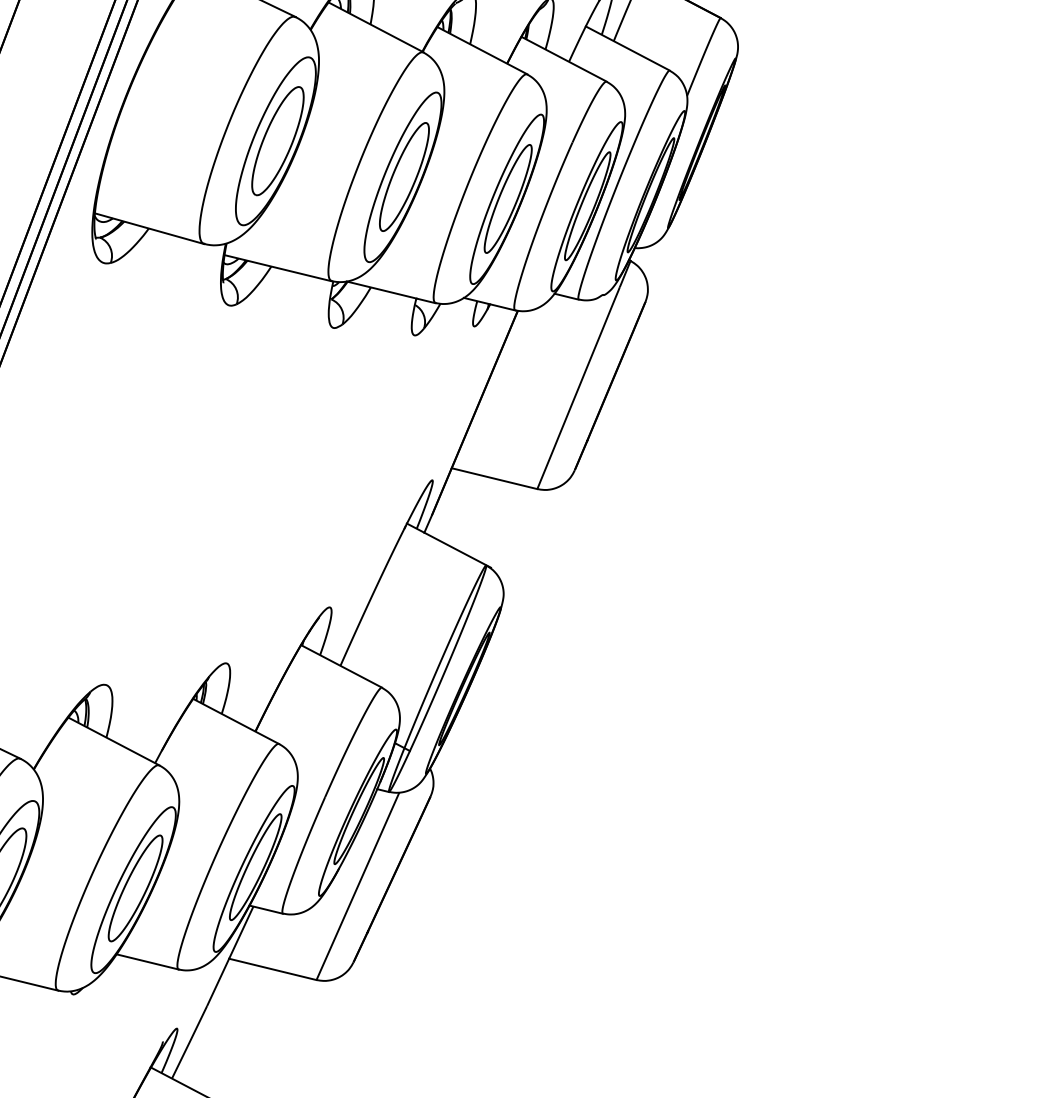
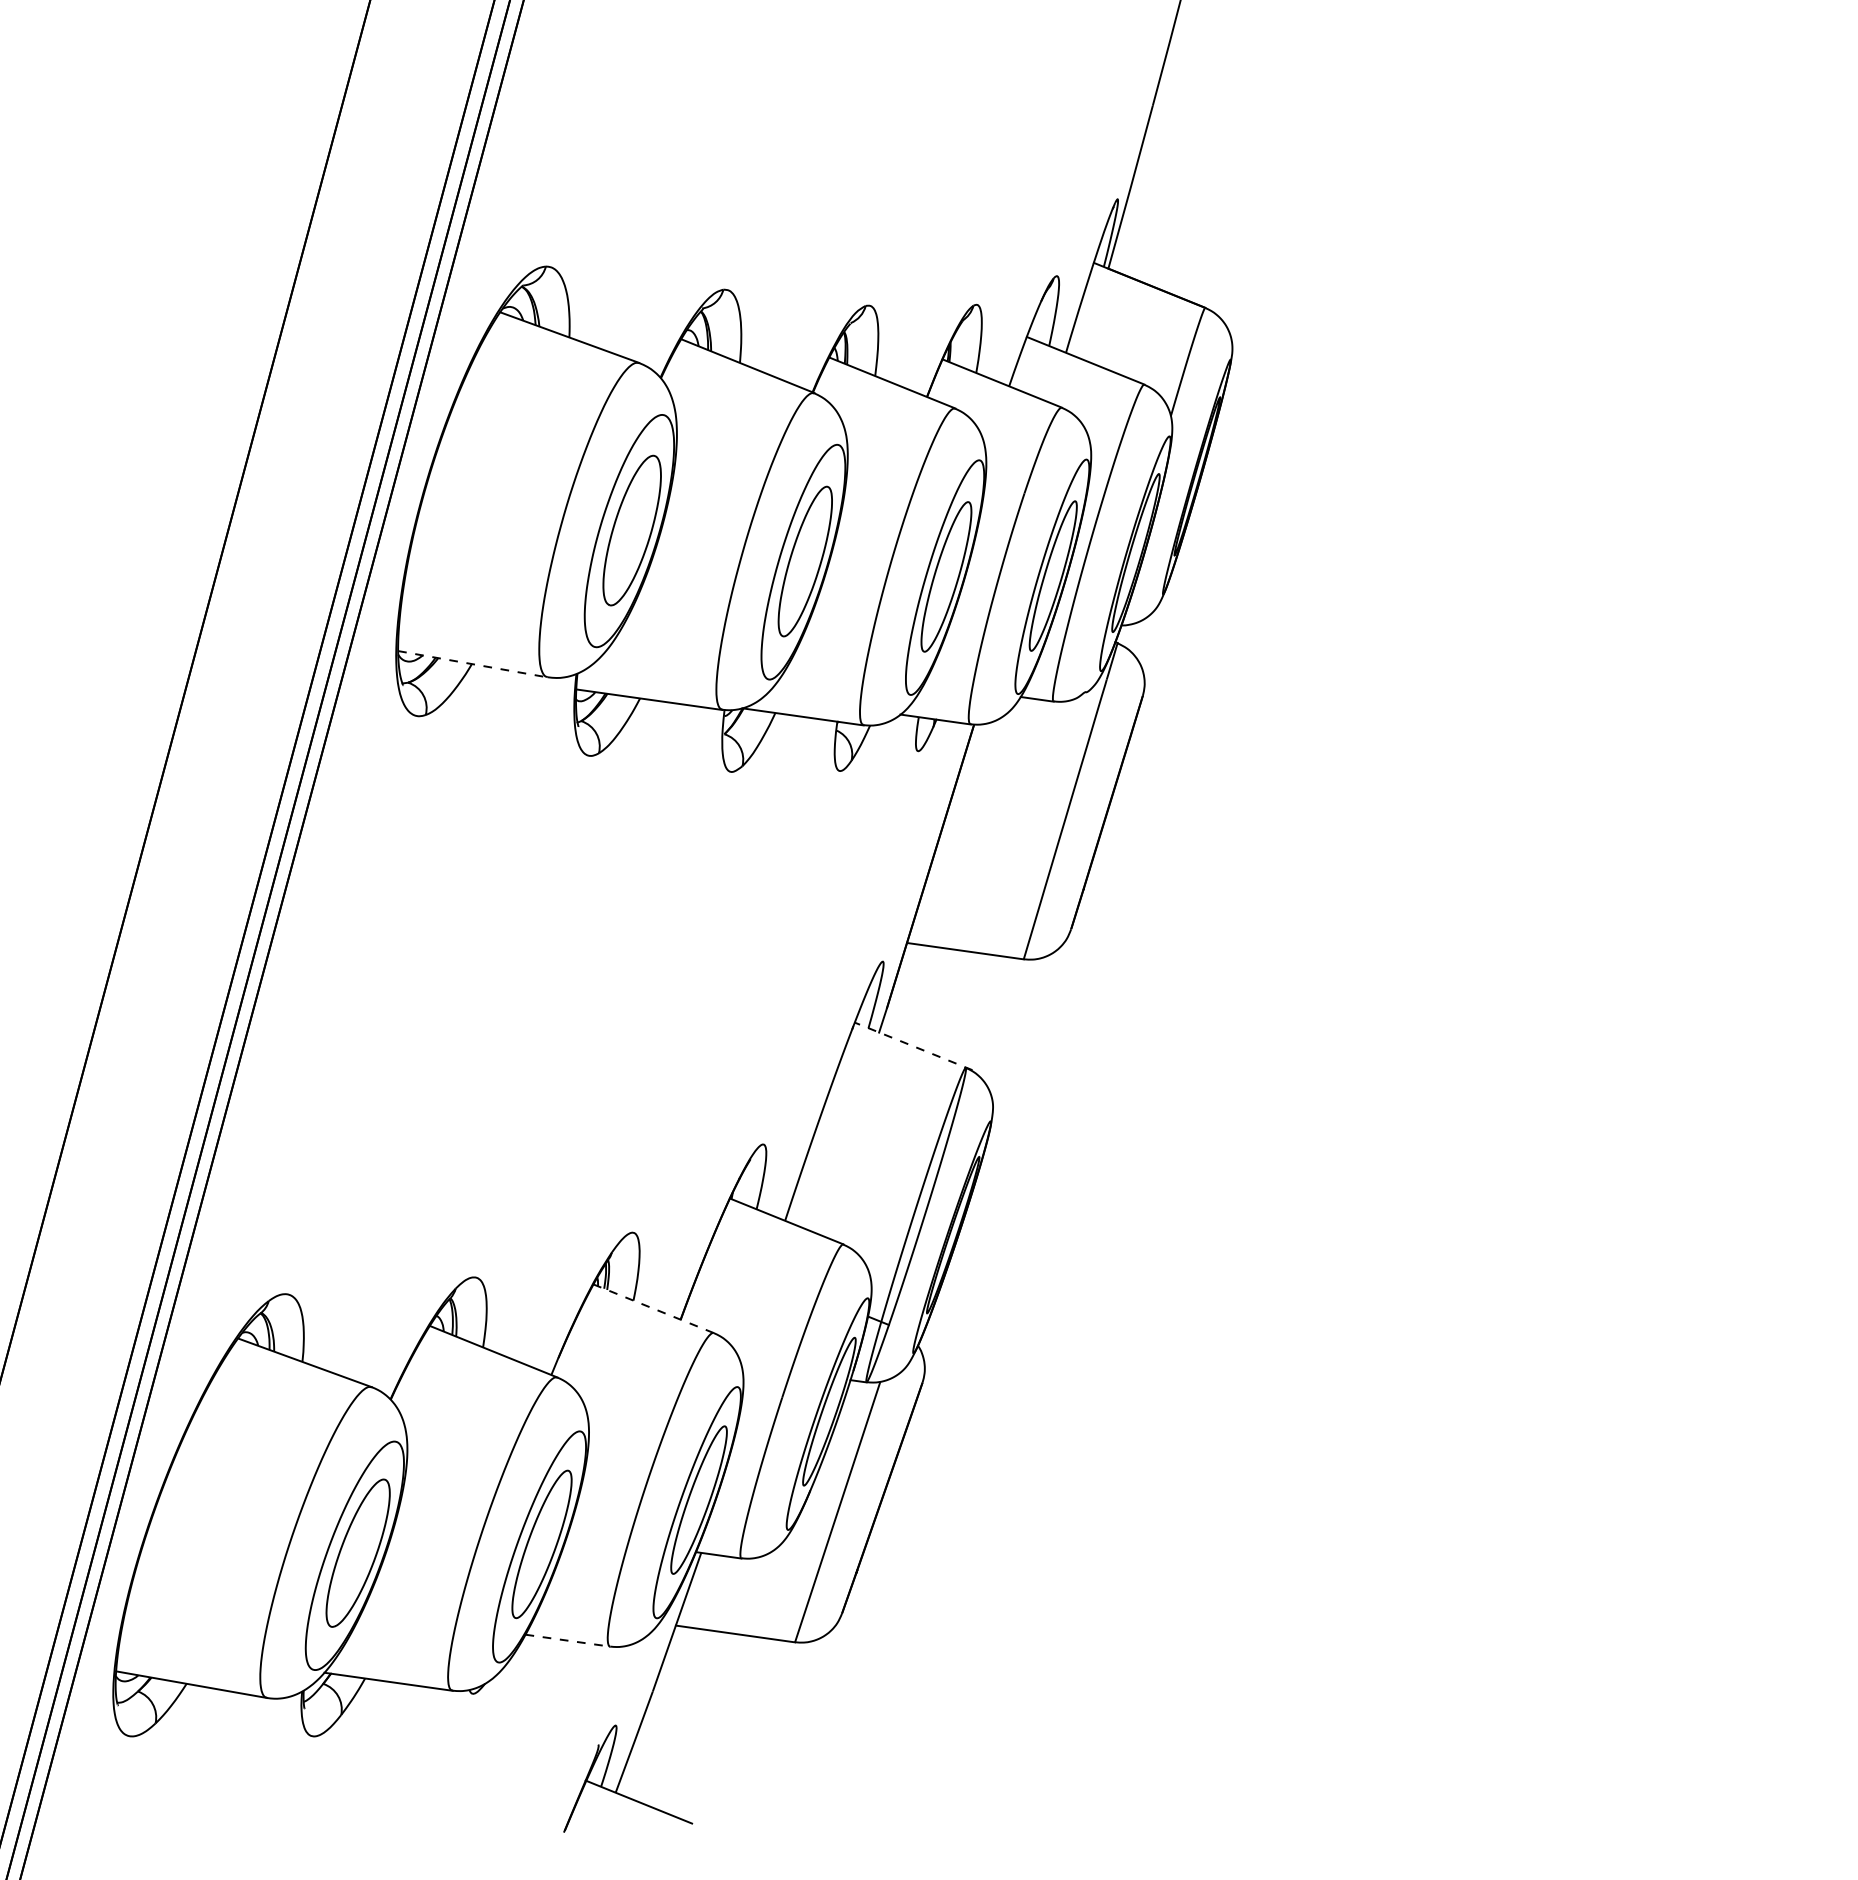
line: (149, 228) -> (472, 664), solid -> dashed
line: (448, 545) -> (913, 1046), solid -> dashed
line: (236, 721) -> (653, 1308), solid -> dashed
line: (147, 961) -> (567, 1640), solid -> dashed

